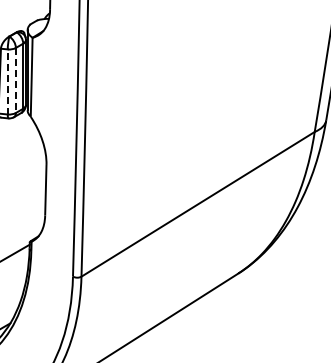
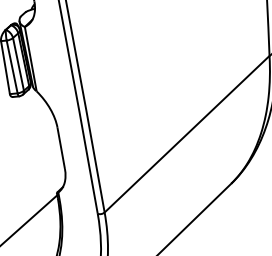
line: (15, 80) -> (18, 64), dashed -> solid
line: (7, 81) -> (11, 66), dashed -> solid

